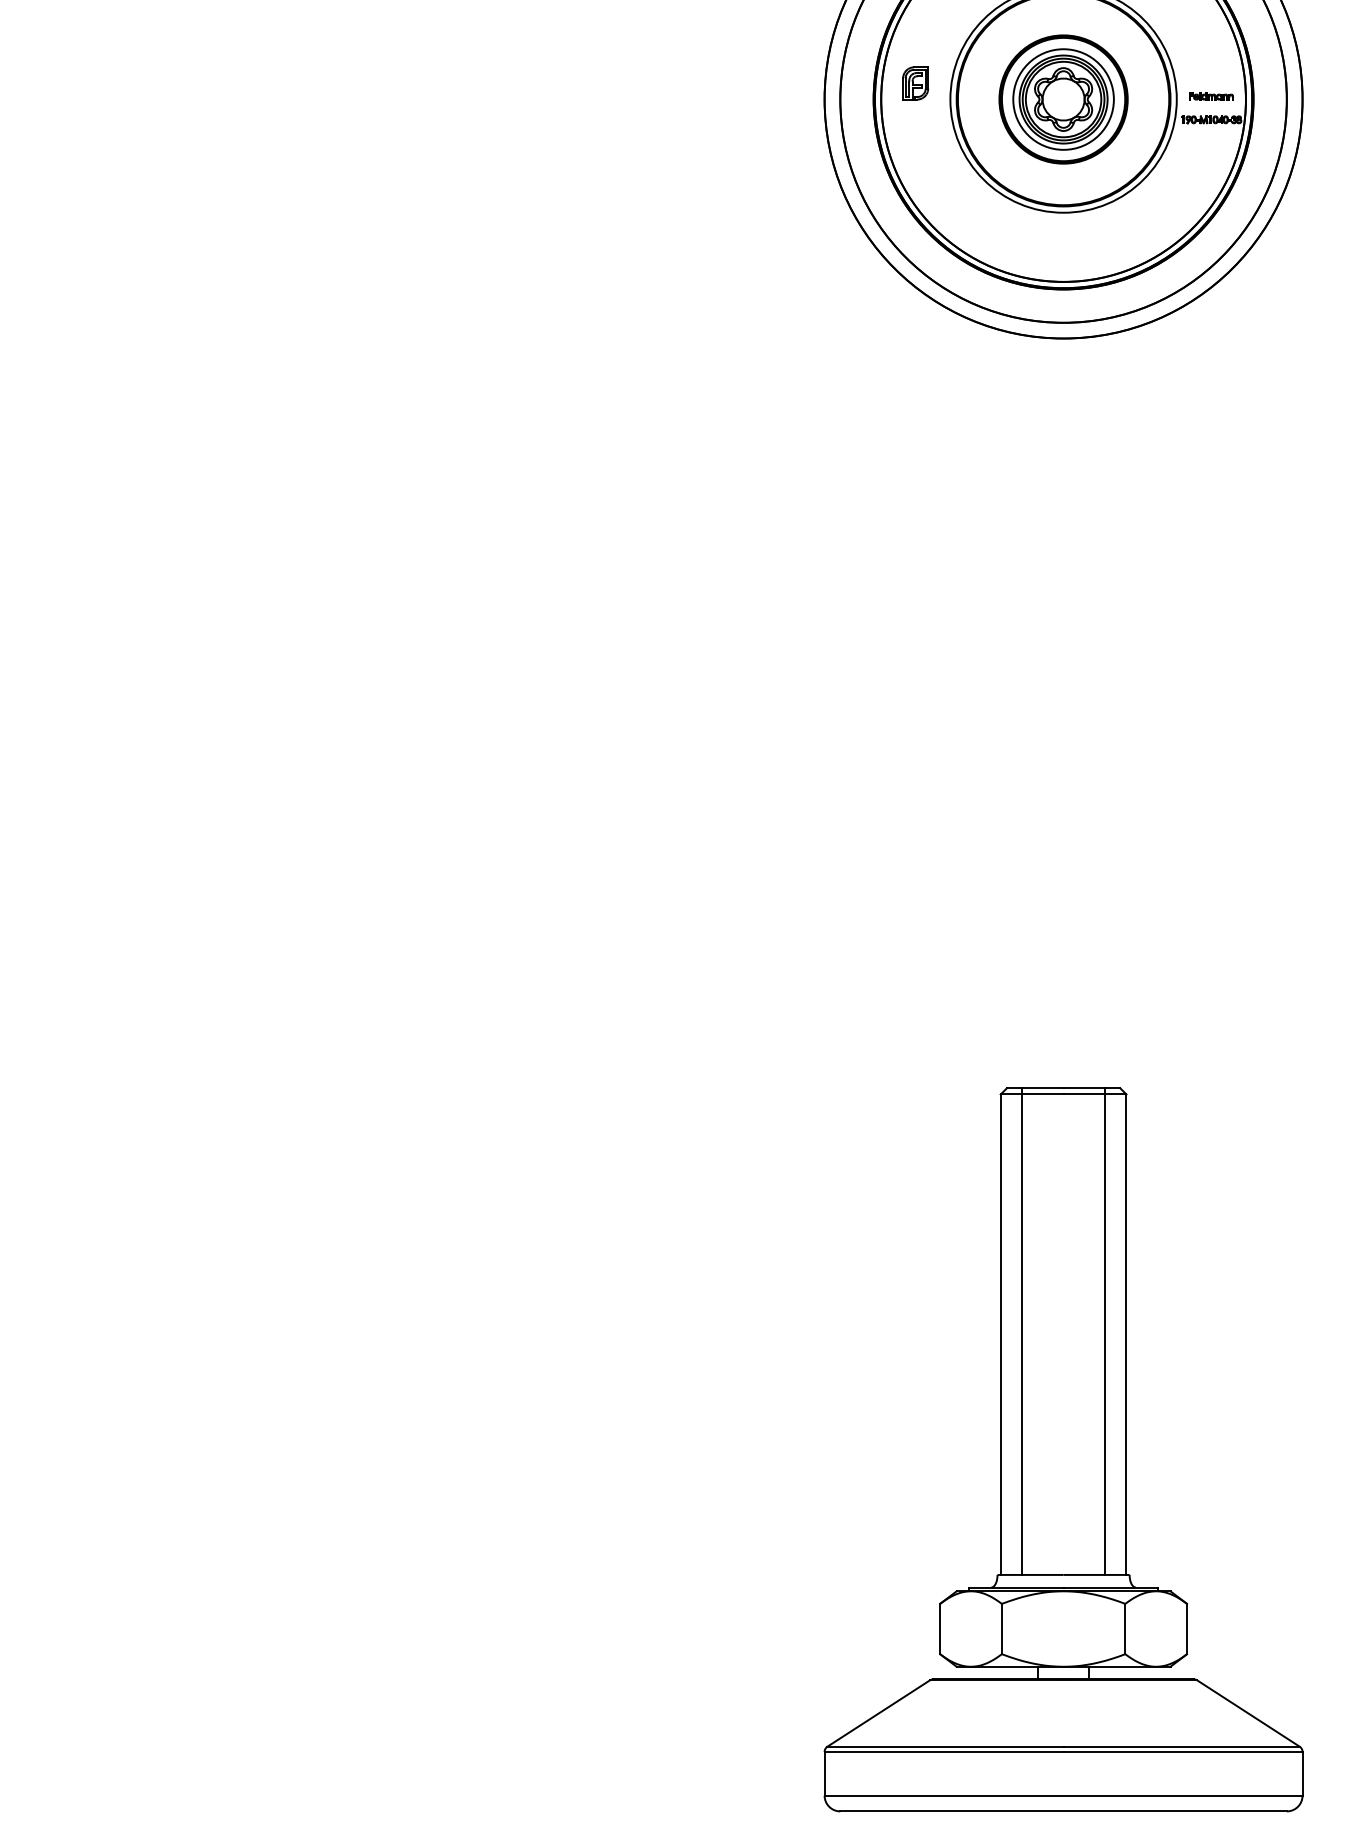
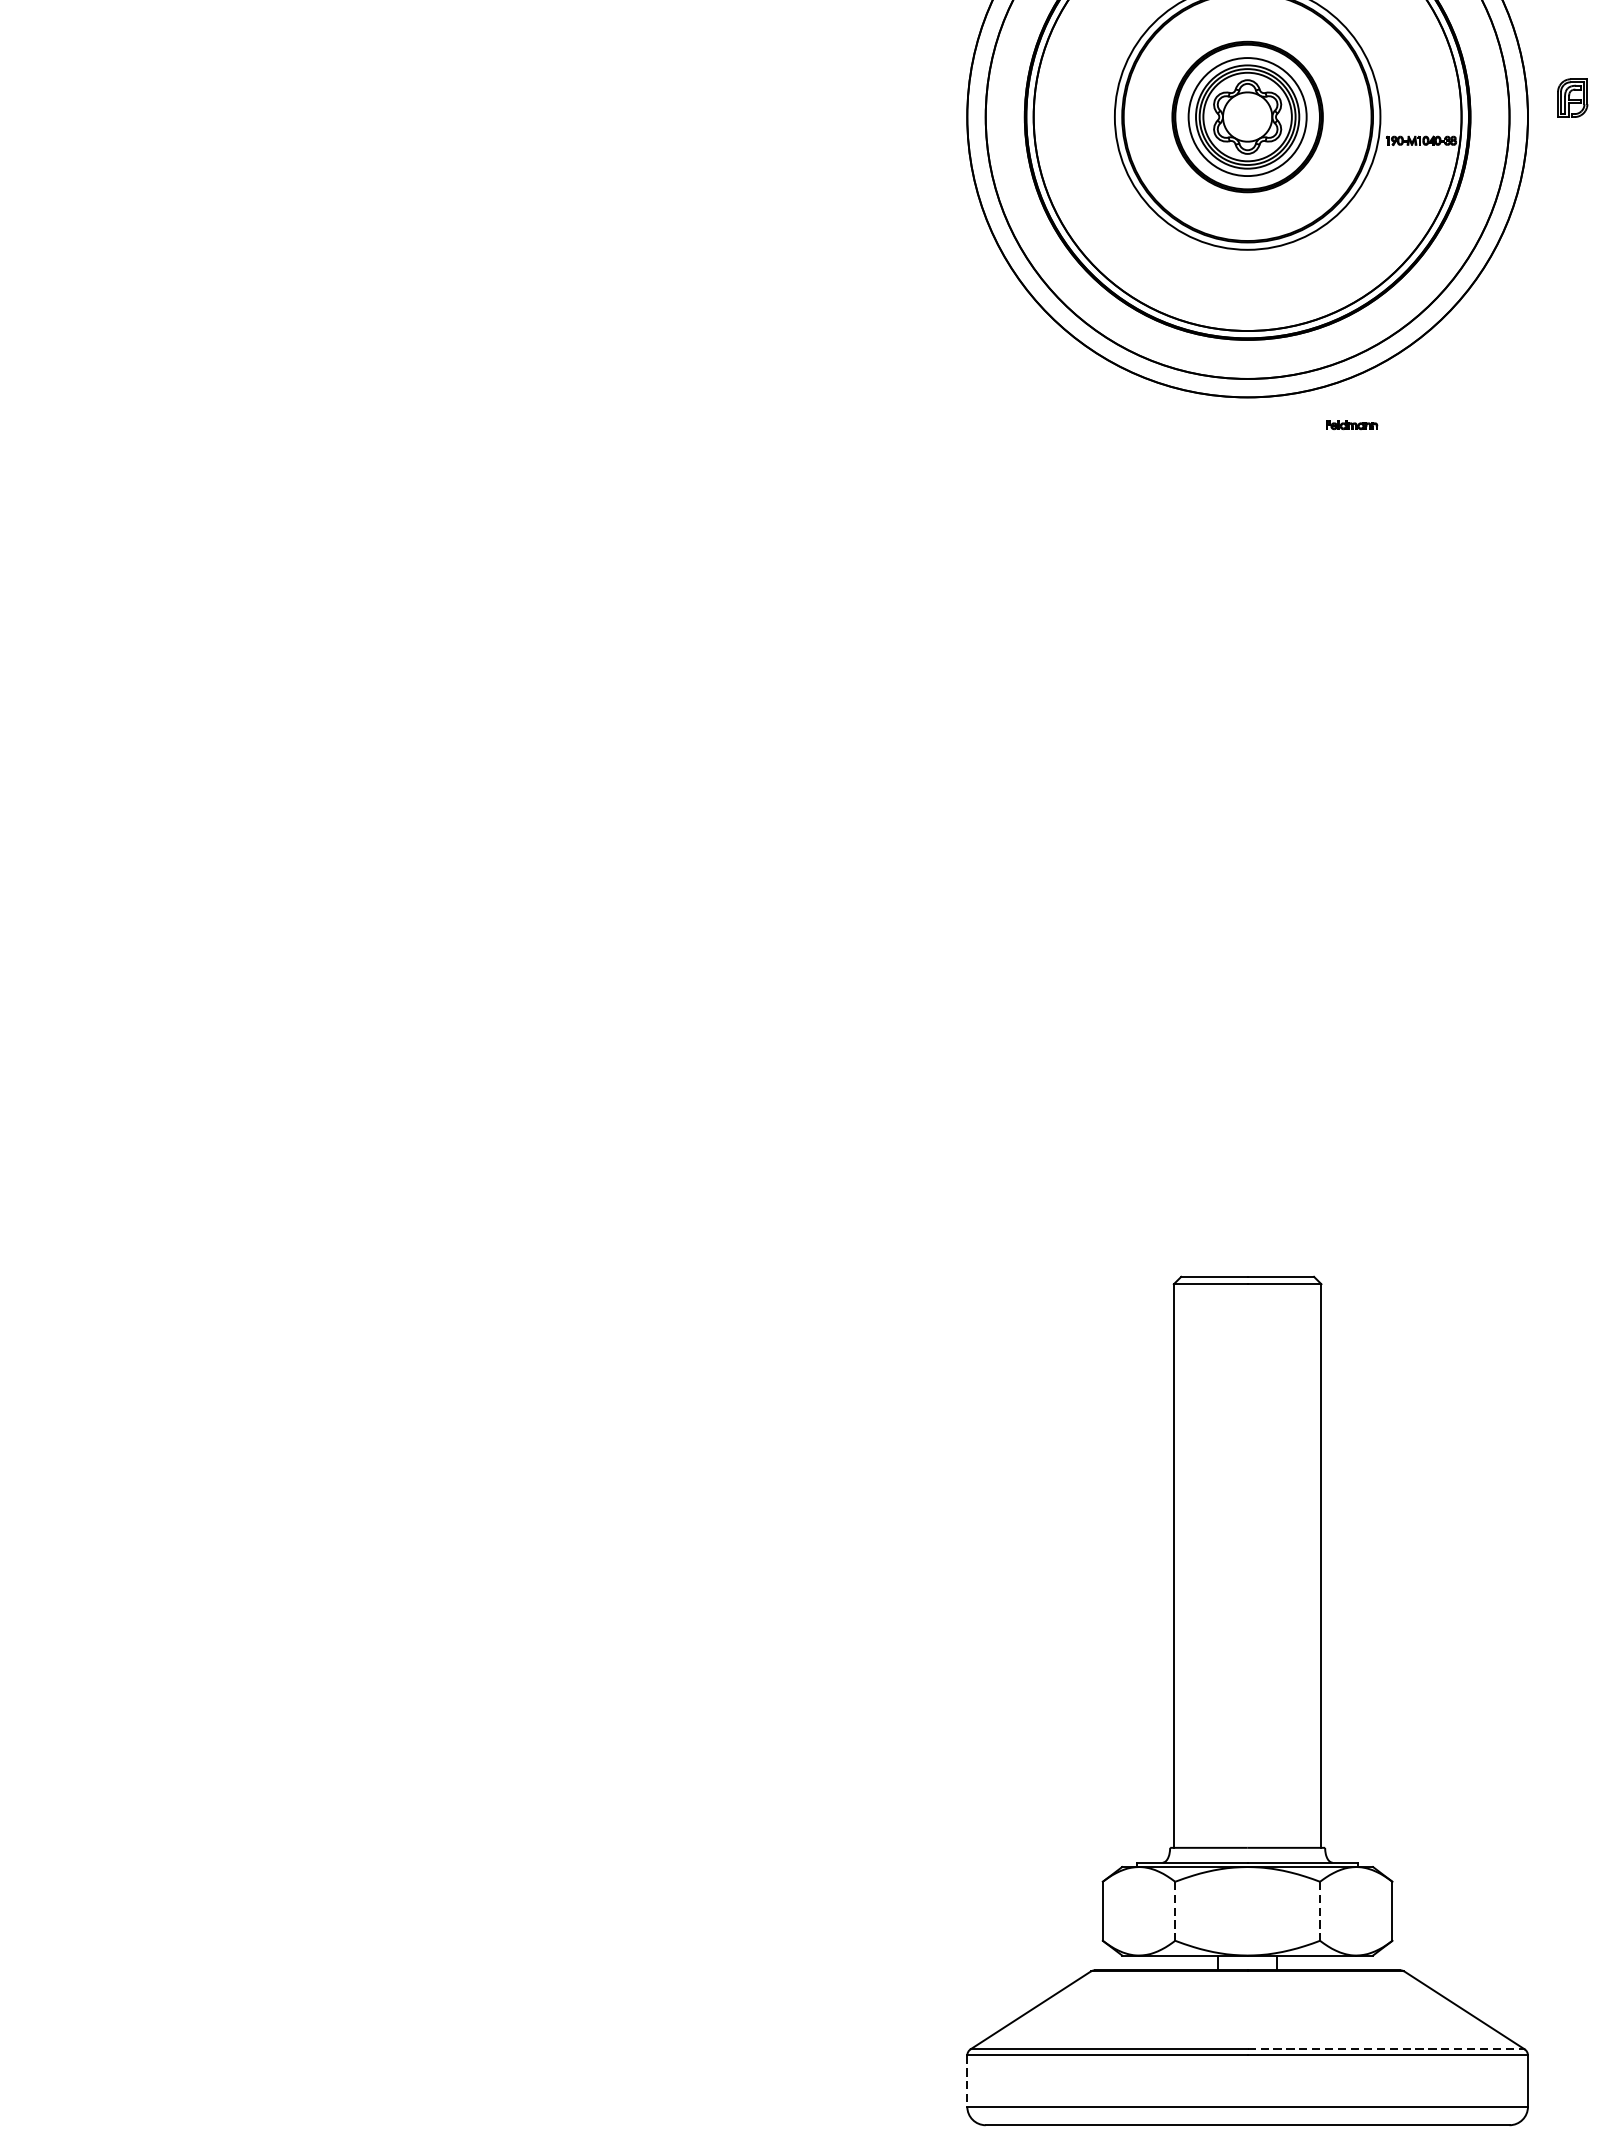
part: (915, 83) -> (1572, 98), moved
part: (1211, 96) -> (1351, 425), moved
line: (1021, 1331) -> (1198, 1562), removed
line: (1105, 1331) -> (1296, 1562), removed
line: (1001, 1629) -> (1174, 1911), solid -> dashed
line: (1125, 1629) -> (1320, 1911), solid -> dashed
line: (1182, 1746) -> (1387, 2049), solid -> dashed
line: (824, 1773) -> (967, 2080), solid -> dashed

